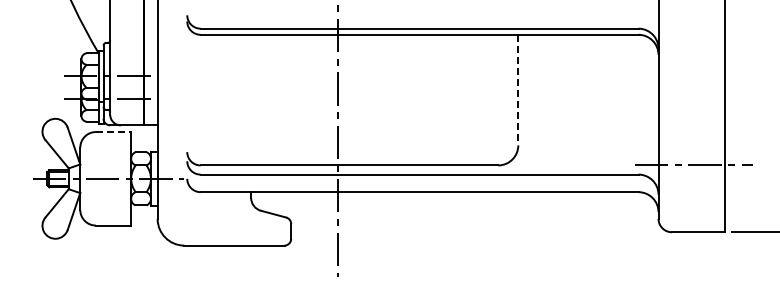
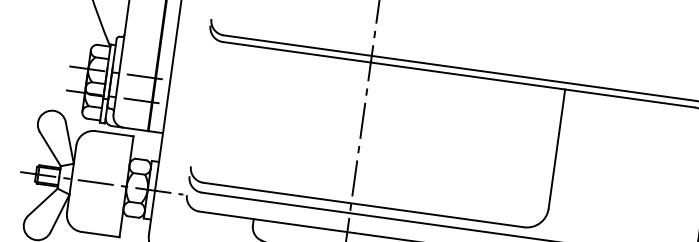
line: (518, 90) -> (557, 149), dashed -> solid
line: (113, 132) -> (114, 134), dashed -> solid

